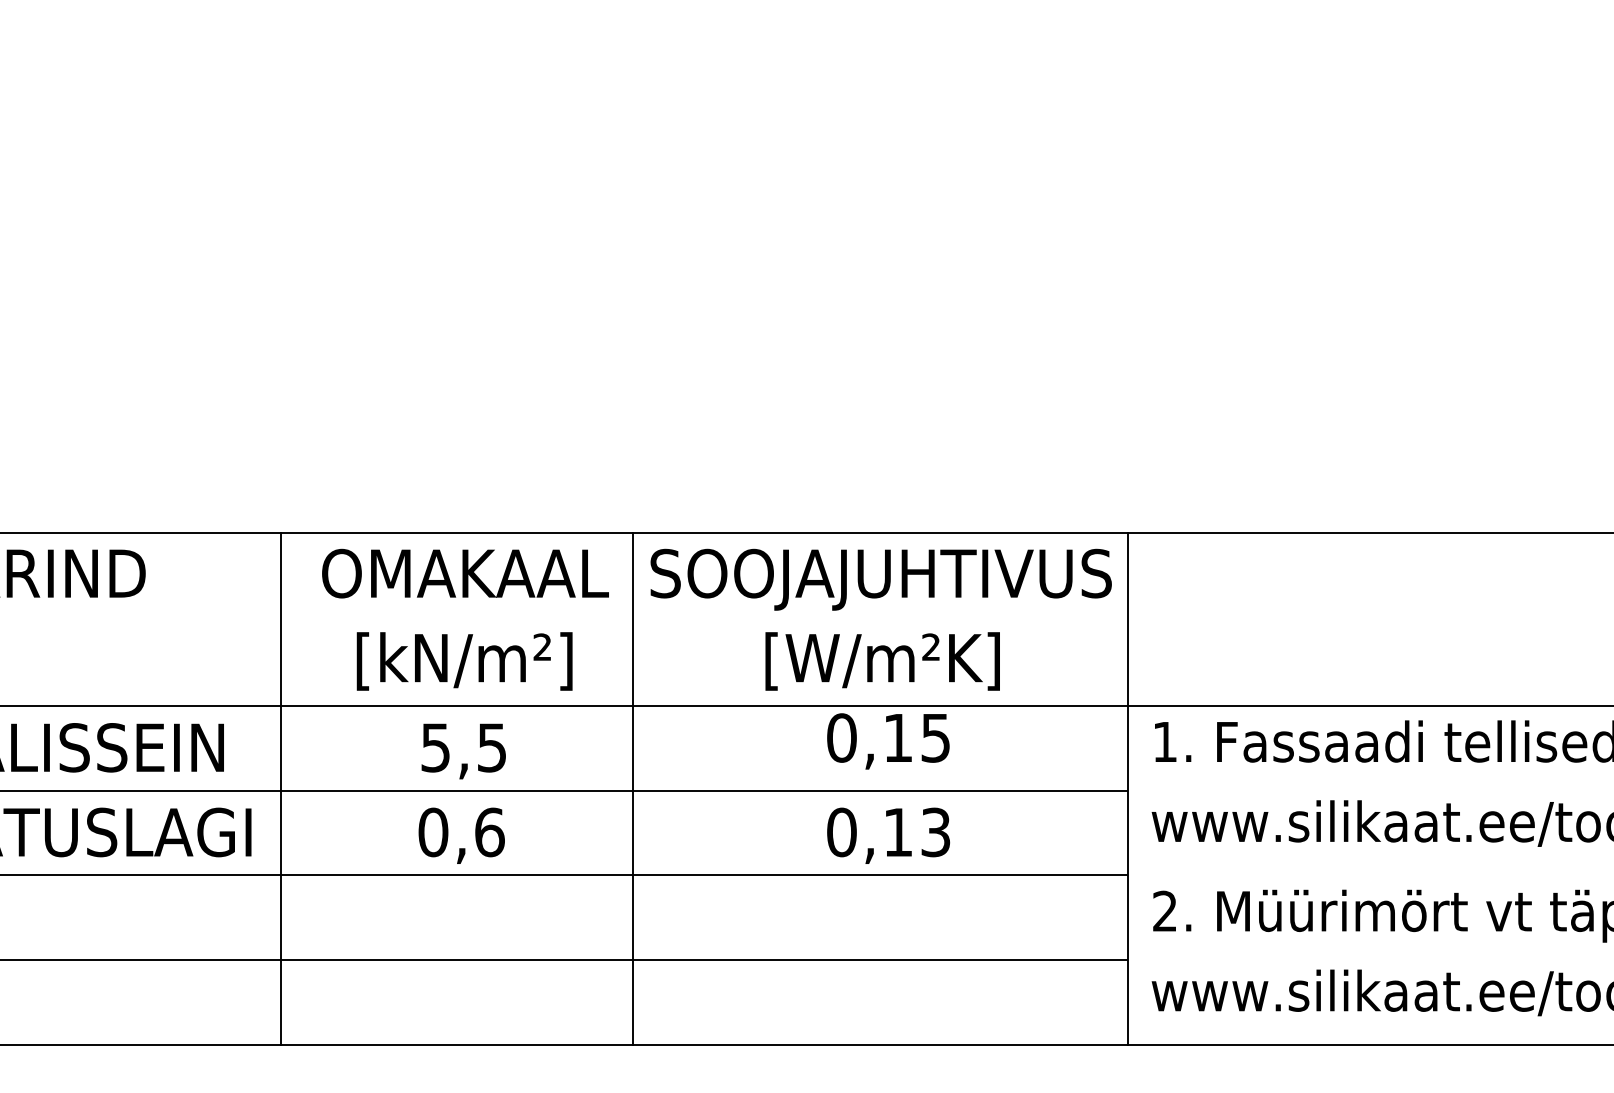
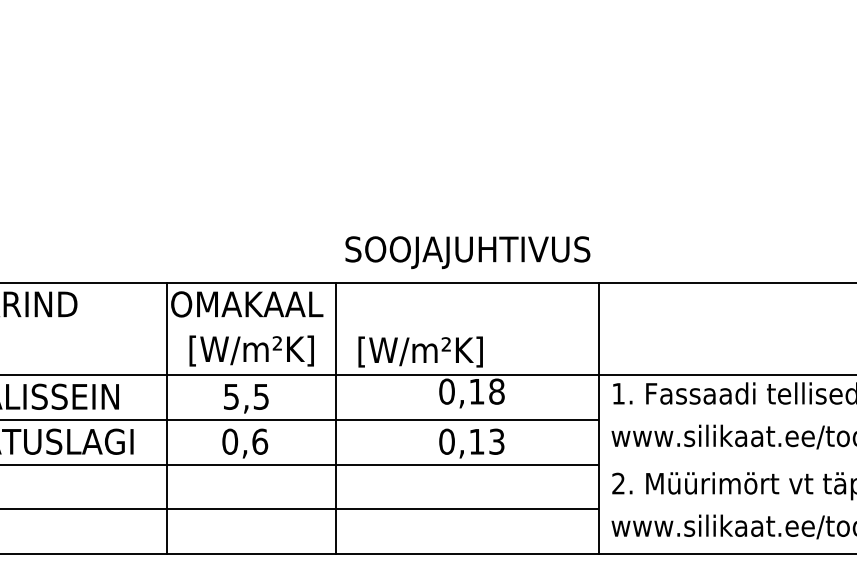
text: (880, 579) -> (467, 252), moved
text: (482, 660) -> (256, 350), [kN/m²] -> [W/m²K]
text: (882, 660) -> (420, 351), moved
text: (935, 737) -> (496, 391), 0,15 -> 0,18
line: (281, 788) -> (167, 418), moved

